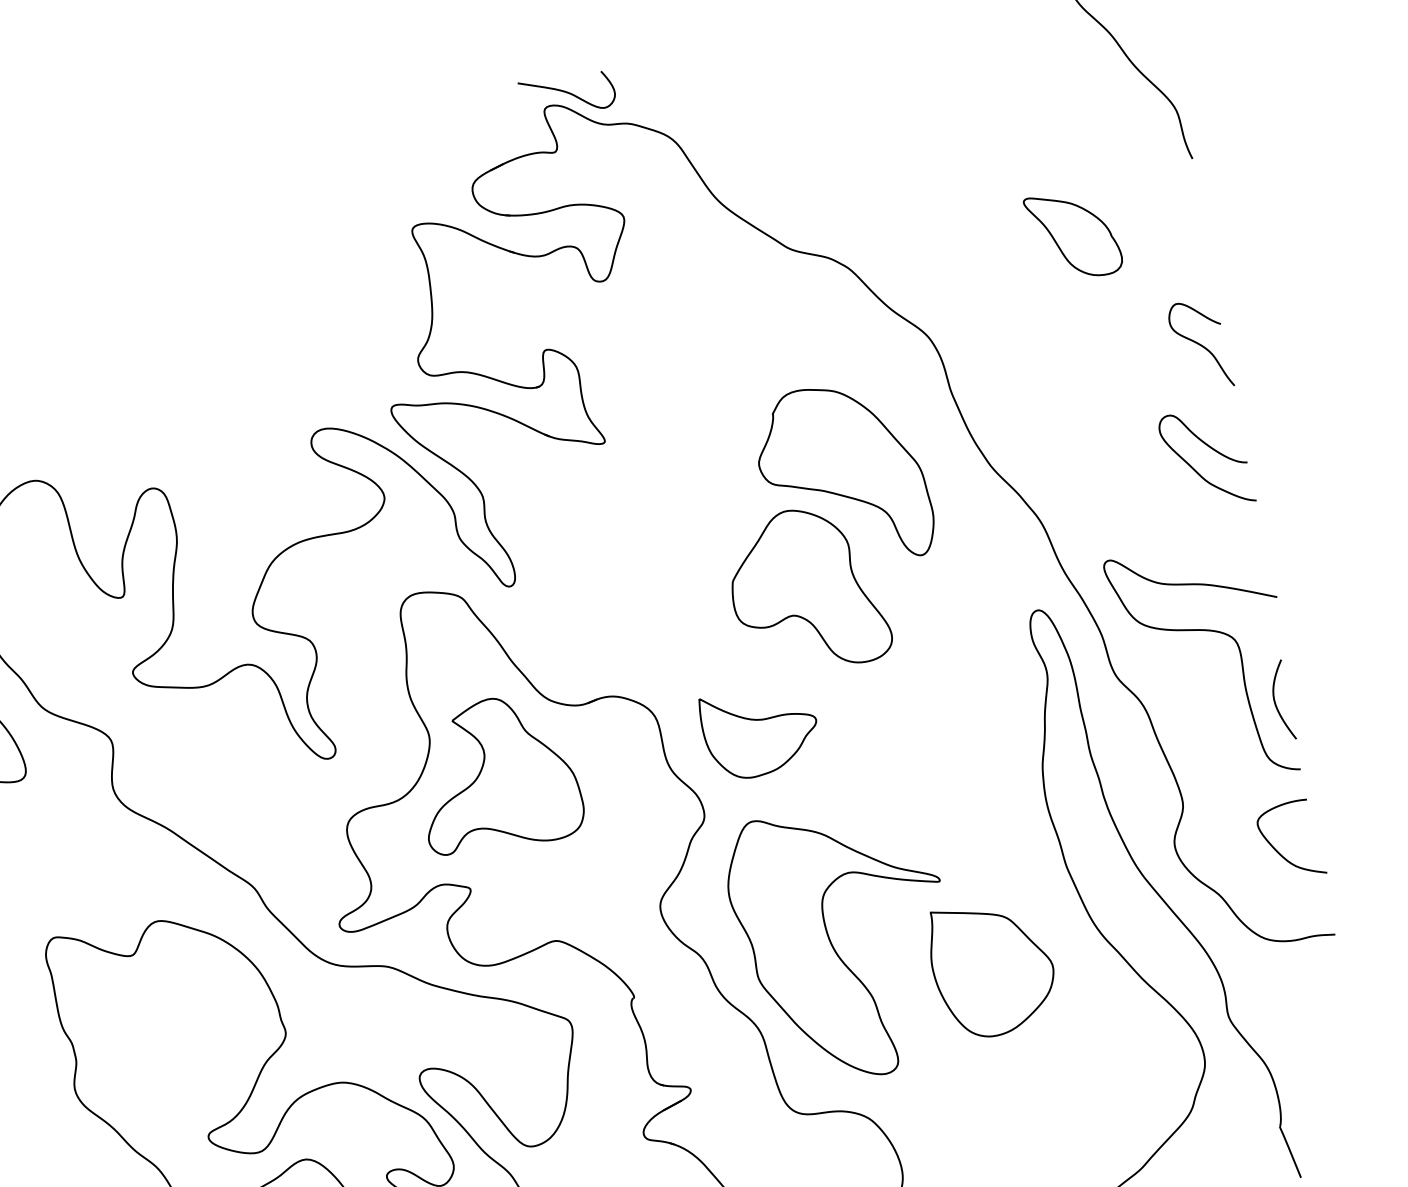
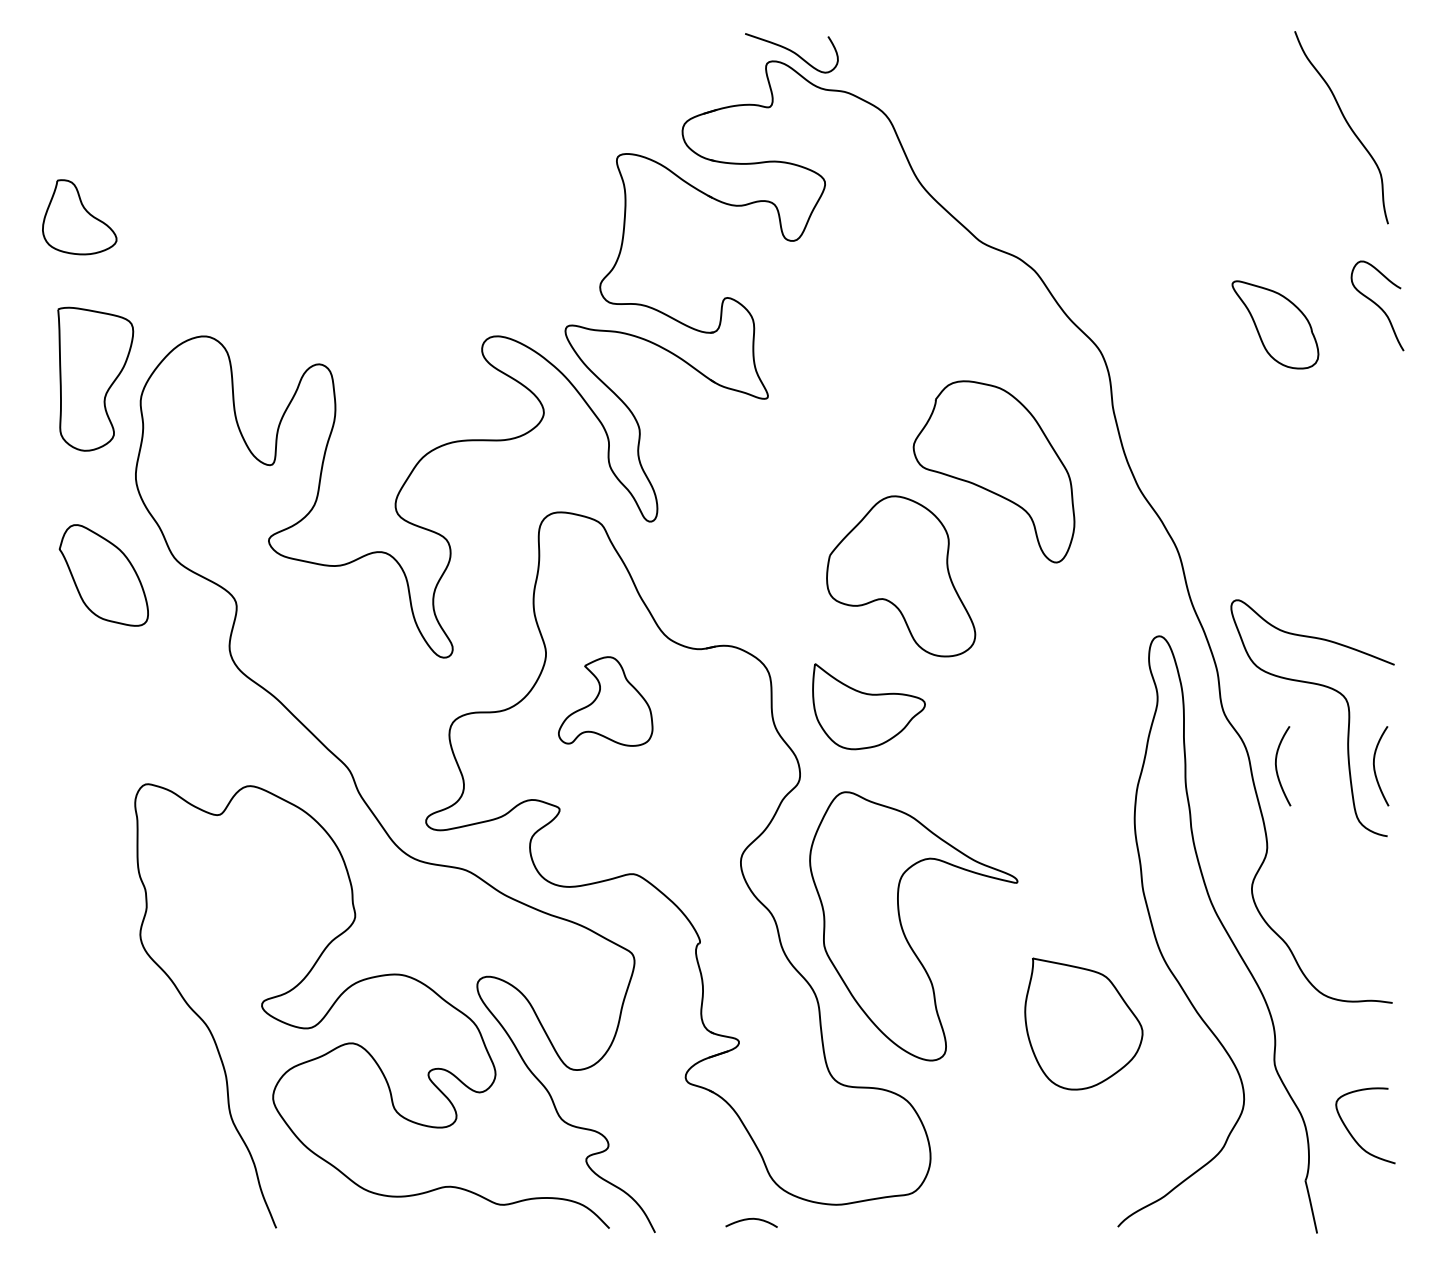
part: (1073, 234) -> (1275, 324), moved
curve: (1200, 345) -> (1377, 305), moved
curve: (1212, 449) -> (1357, 510), removed
part: (807, 589) -> (901, 576), moved
curve: (1178, 721) -> (1277, 768), added
part: (497, 773) -> (605, 701), size x0.6
curve: (1278, 850) -> (1351, 1133), moved
part: (992, 968) -> (1083, 1023), moved

